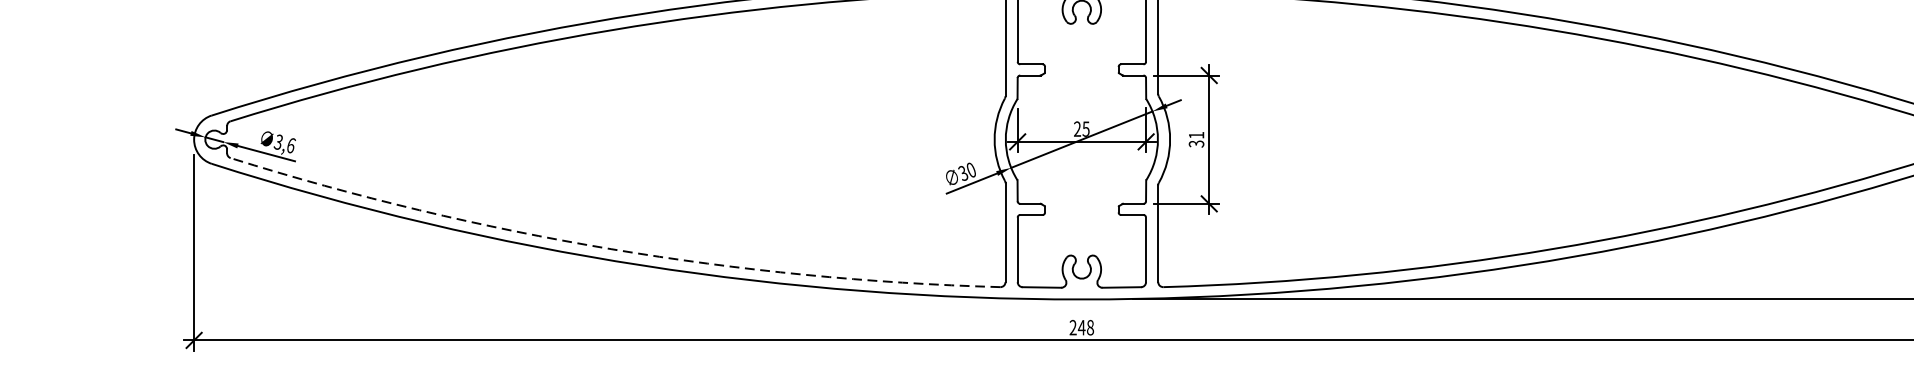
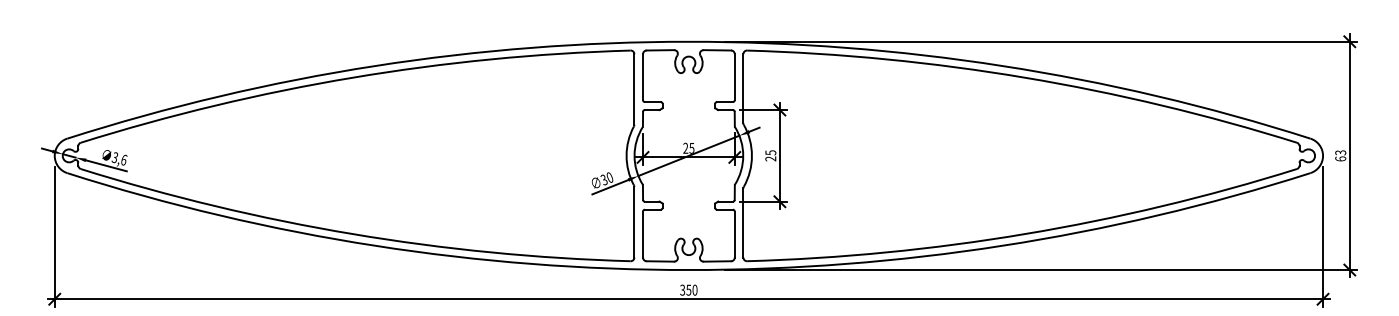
text: (1196, 139) -> (770, 155), 31 -> 25
arc: (610, 249) -> (352, 234), dashed -> solid
text: (1081, 326) -> (688, 289), 248 -> 350

